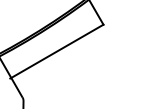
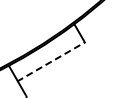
line: (57, 50) -> (51, 61), solid -> dashed

